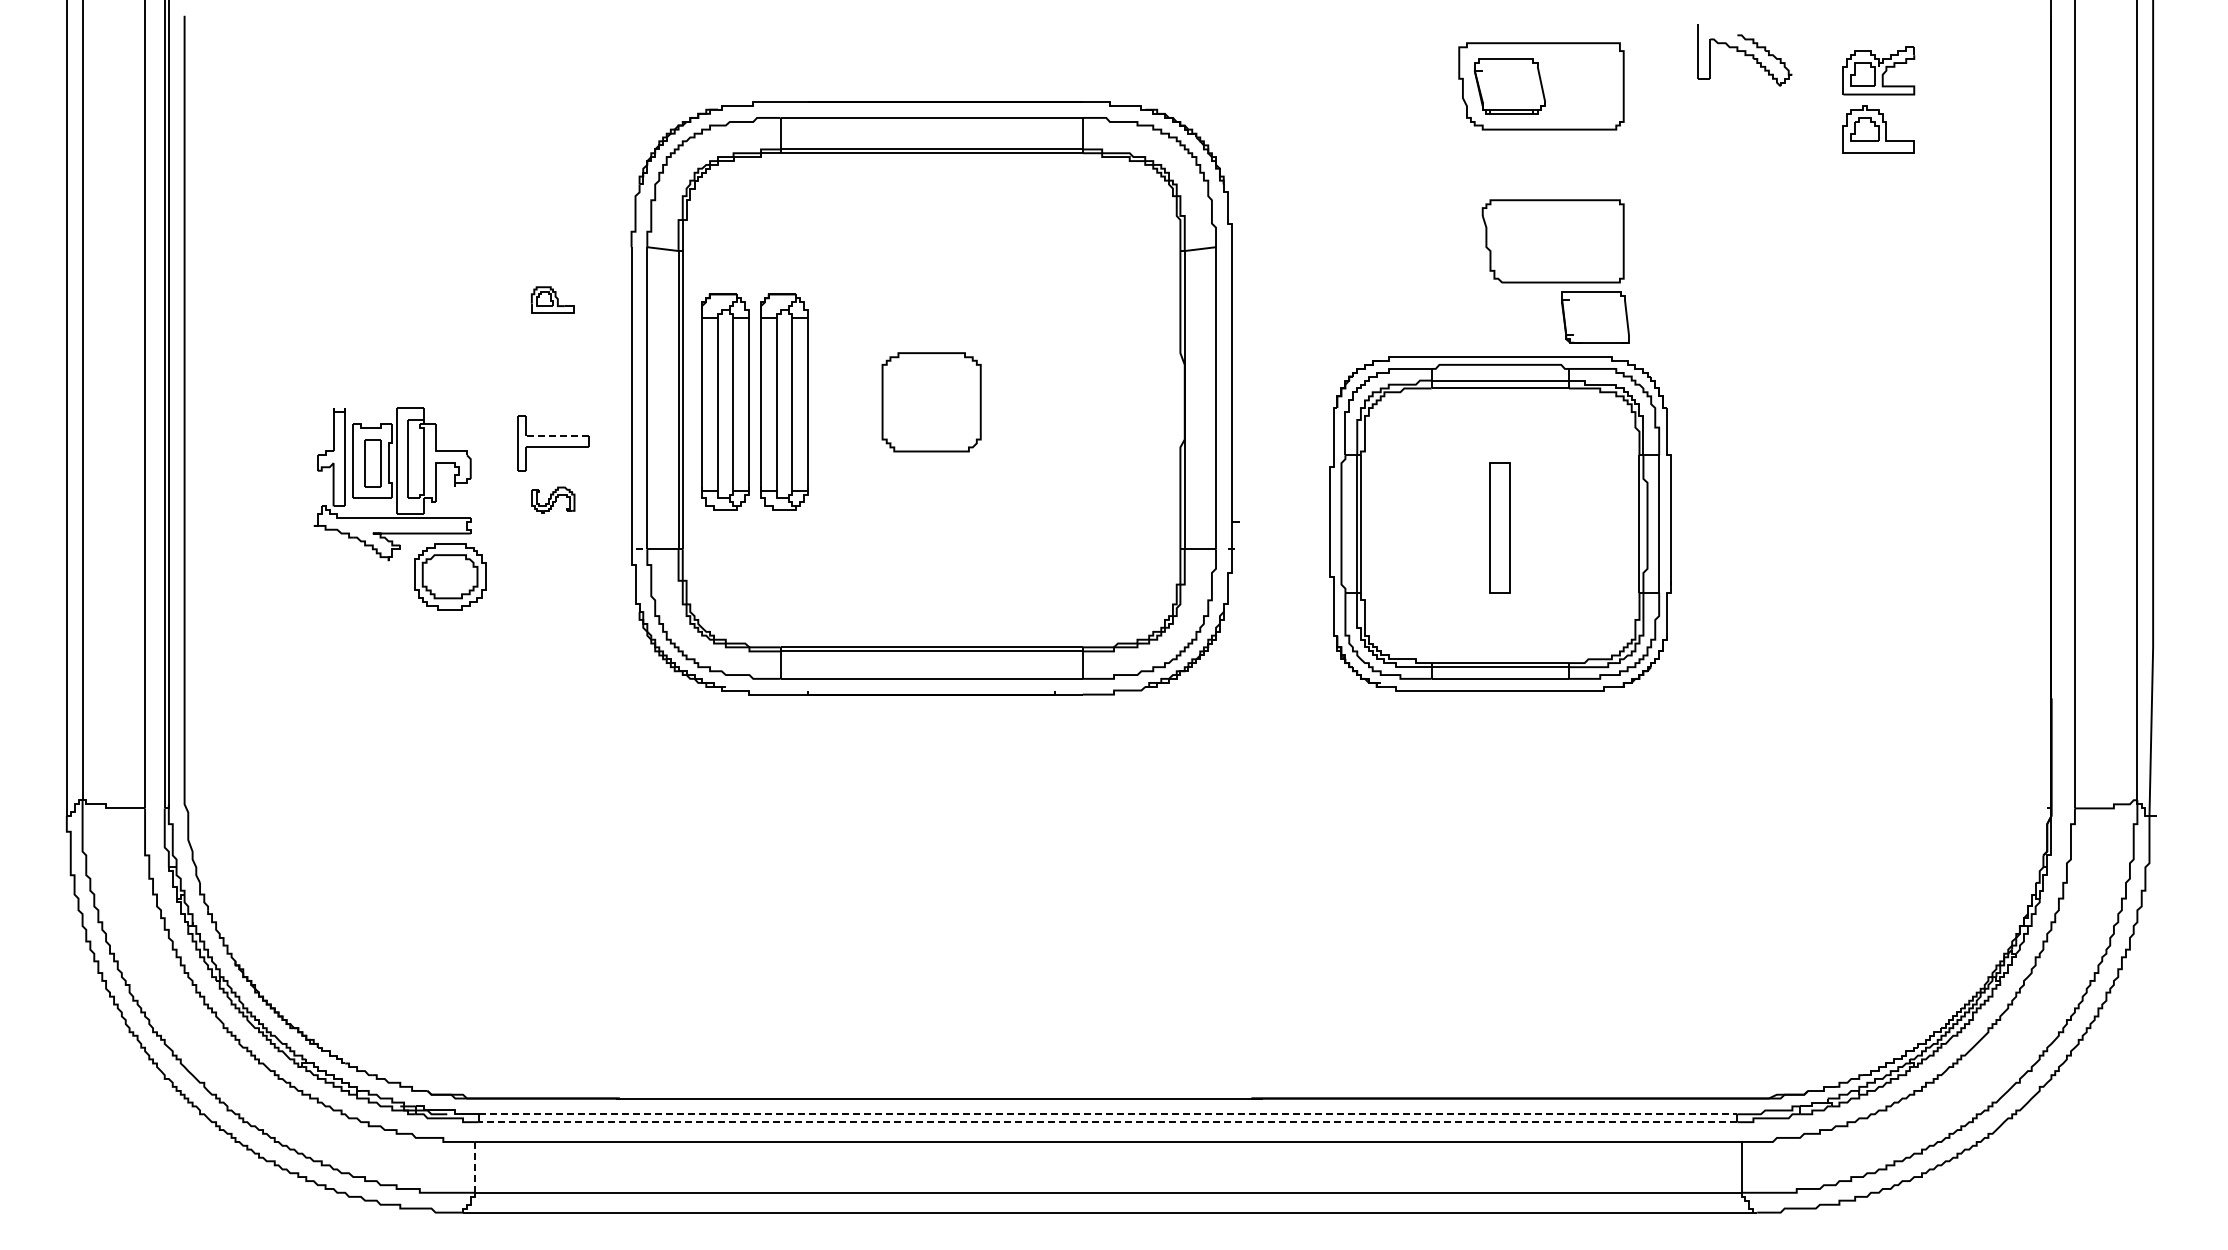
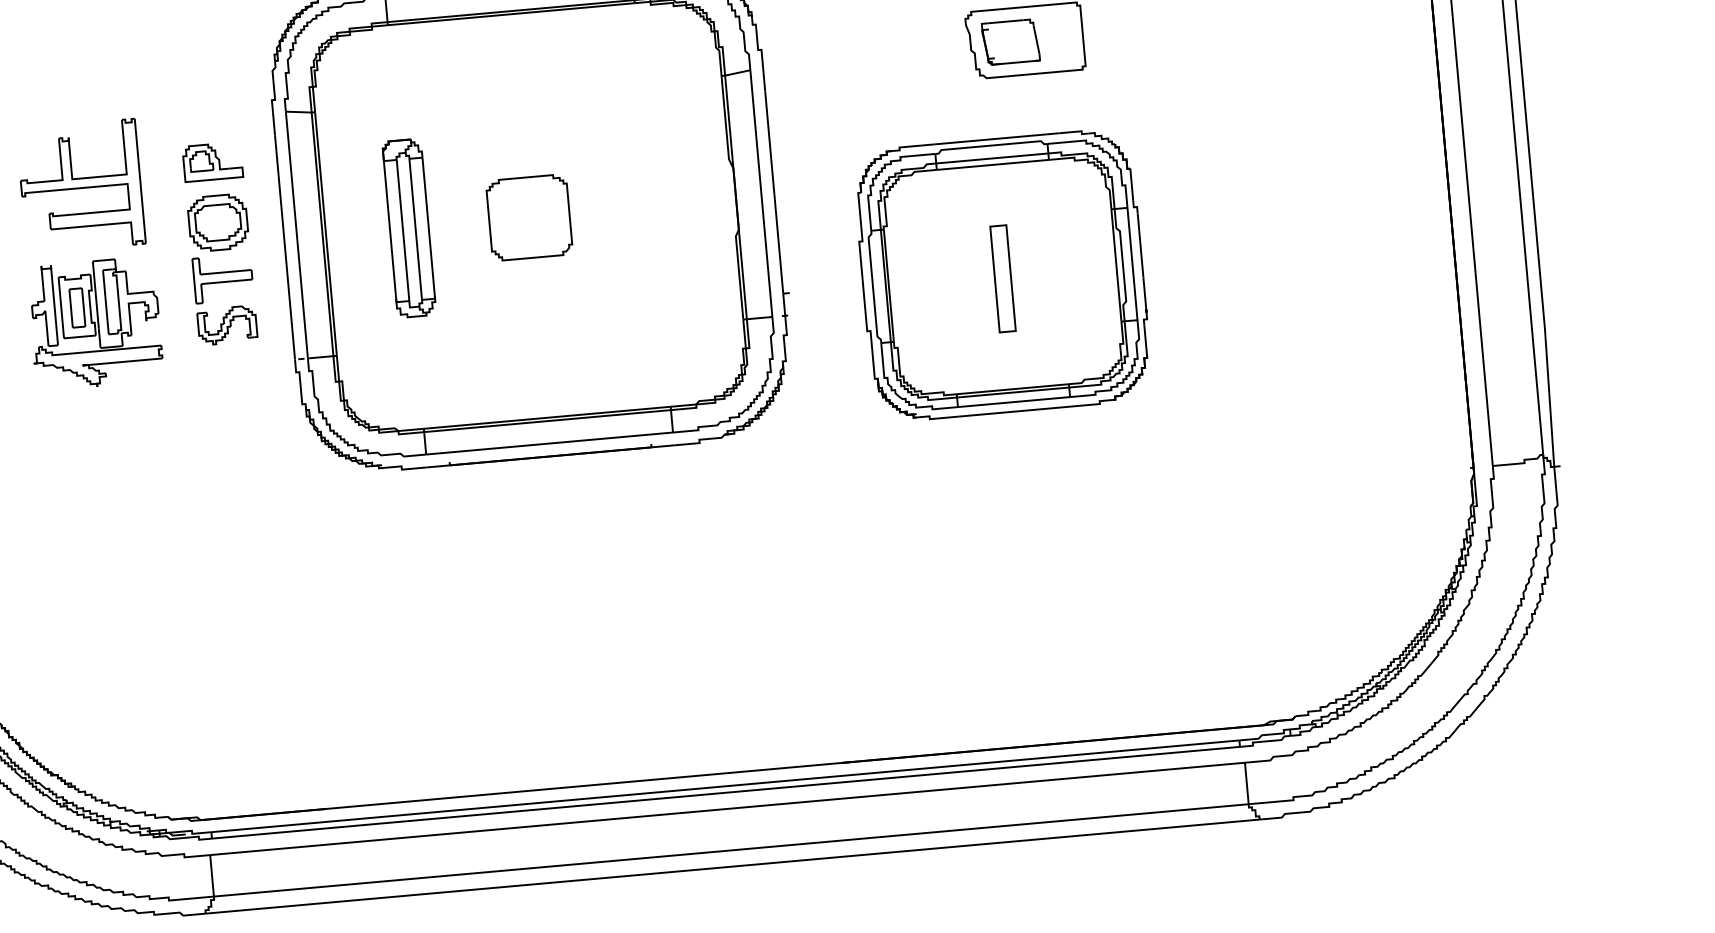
part: (552, 299) -> (212, 161), size x1.67
part: (390, 315) -> (81, 186), added
part: (1595, 317) -> (1010, 42), moved
part: (725, 401) -> (360, 232), removed
line: (556, 435) -> (225, 272), dashed -> solid
part: (553, 500) -> (227, 325), size x1.67
part: (450, 576) -> (218, 222), moved
line: (1108, 1114) -> (725, 786), dashed -> solid
line: (1107, 1122) -> (725, 793), dashed -> solid
line: (474, 1166) -> (211, 875), dashed -> solid

